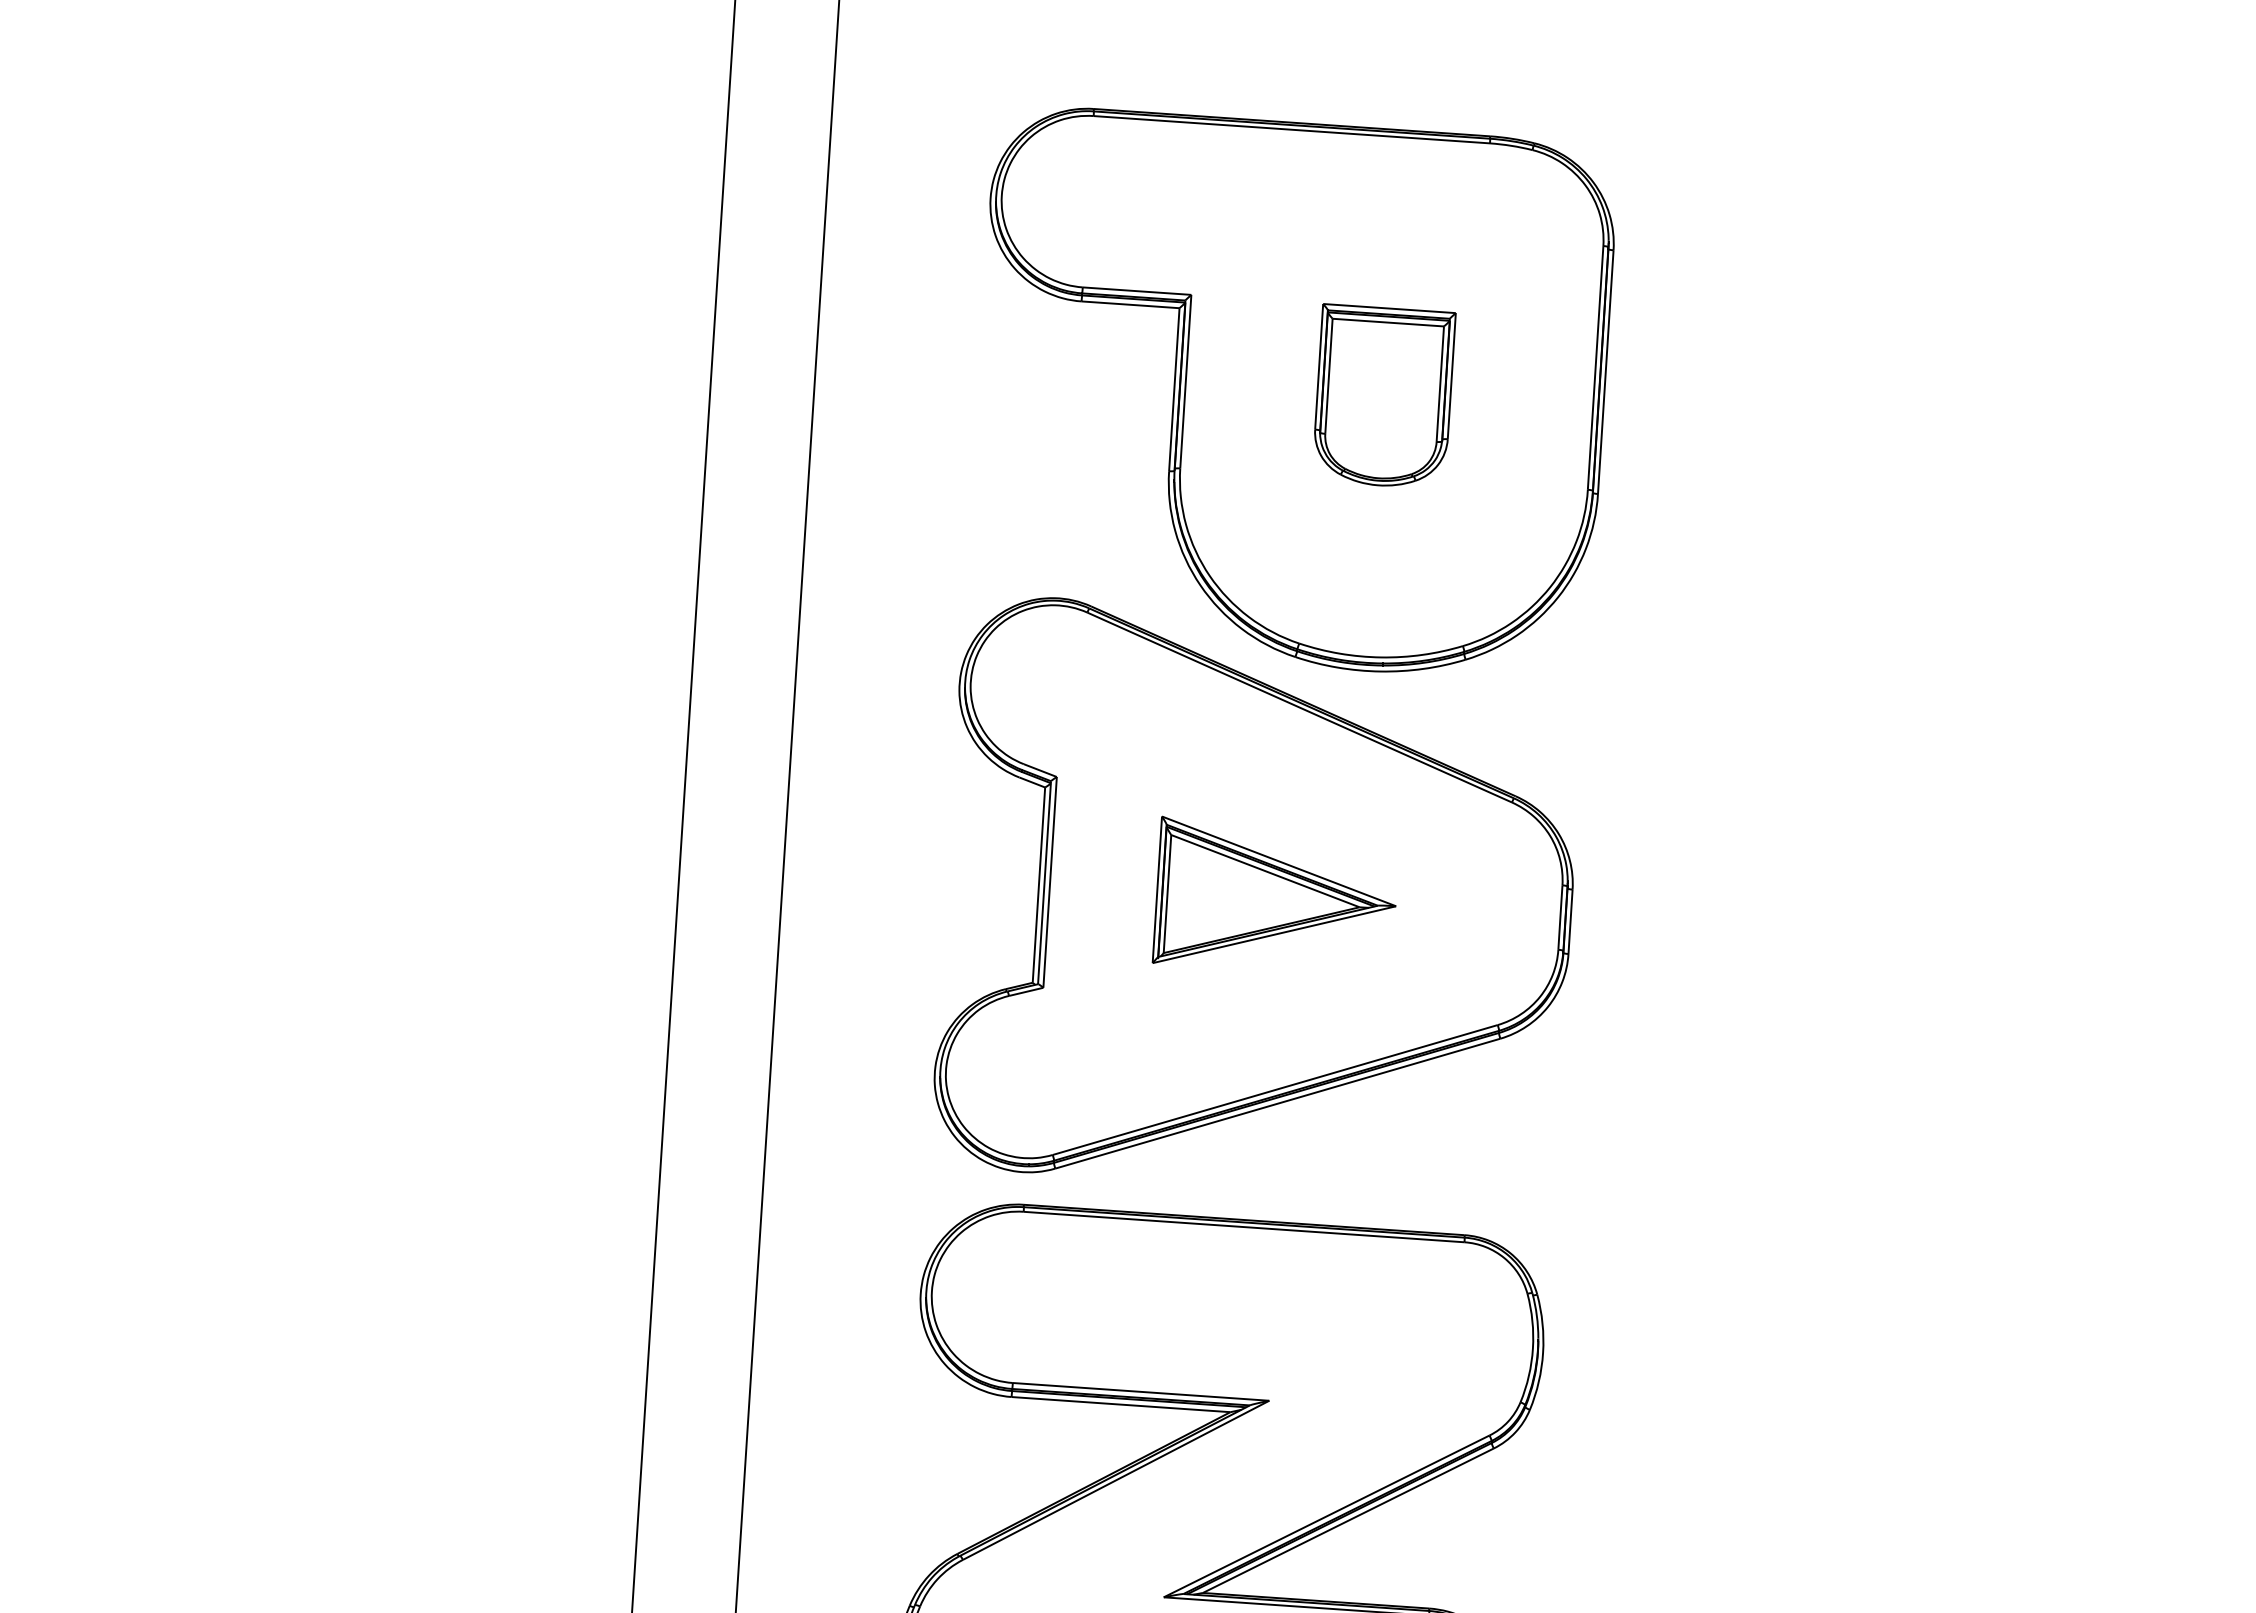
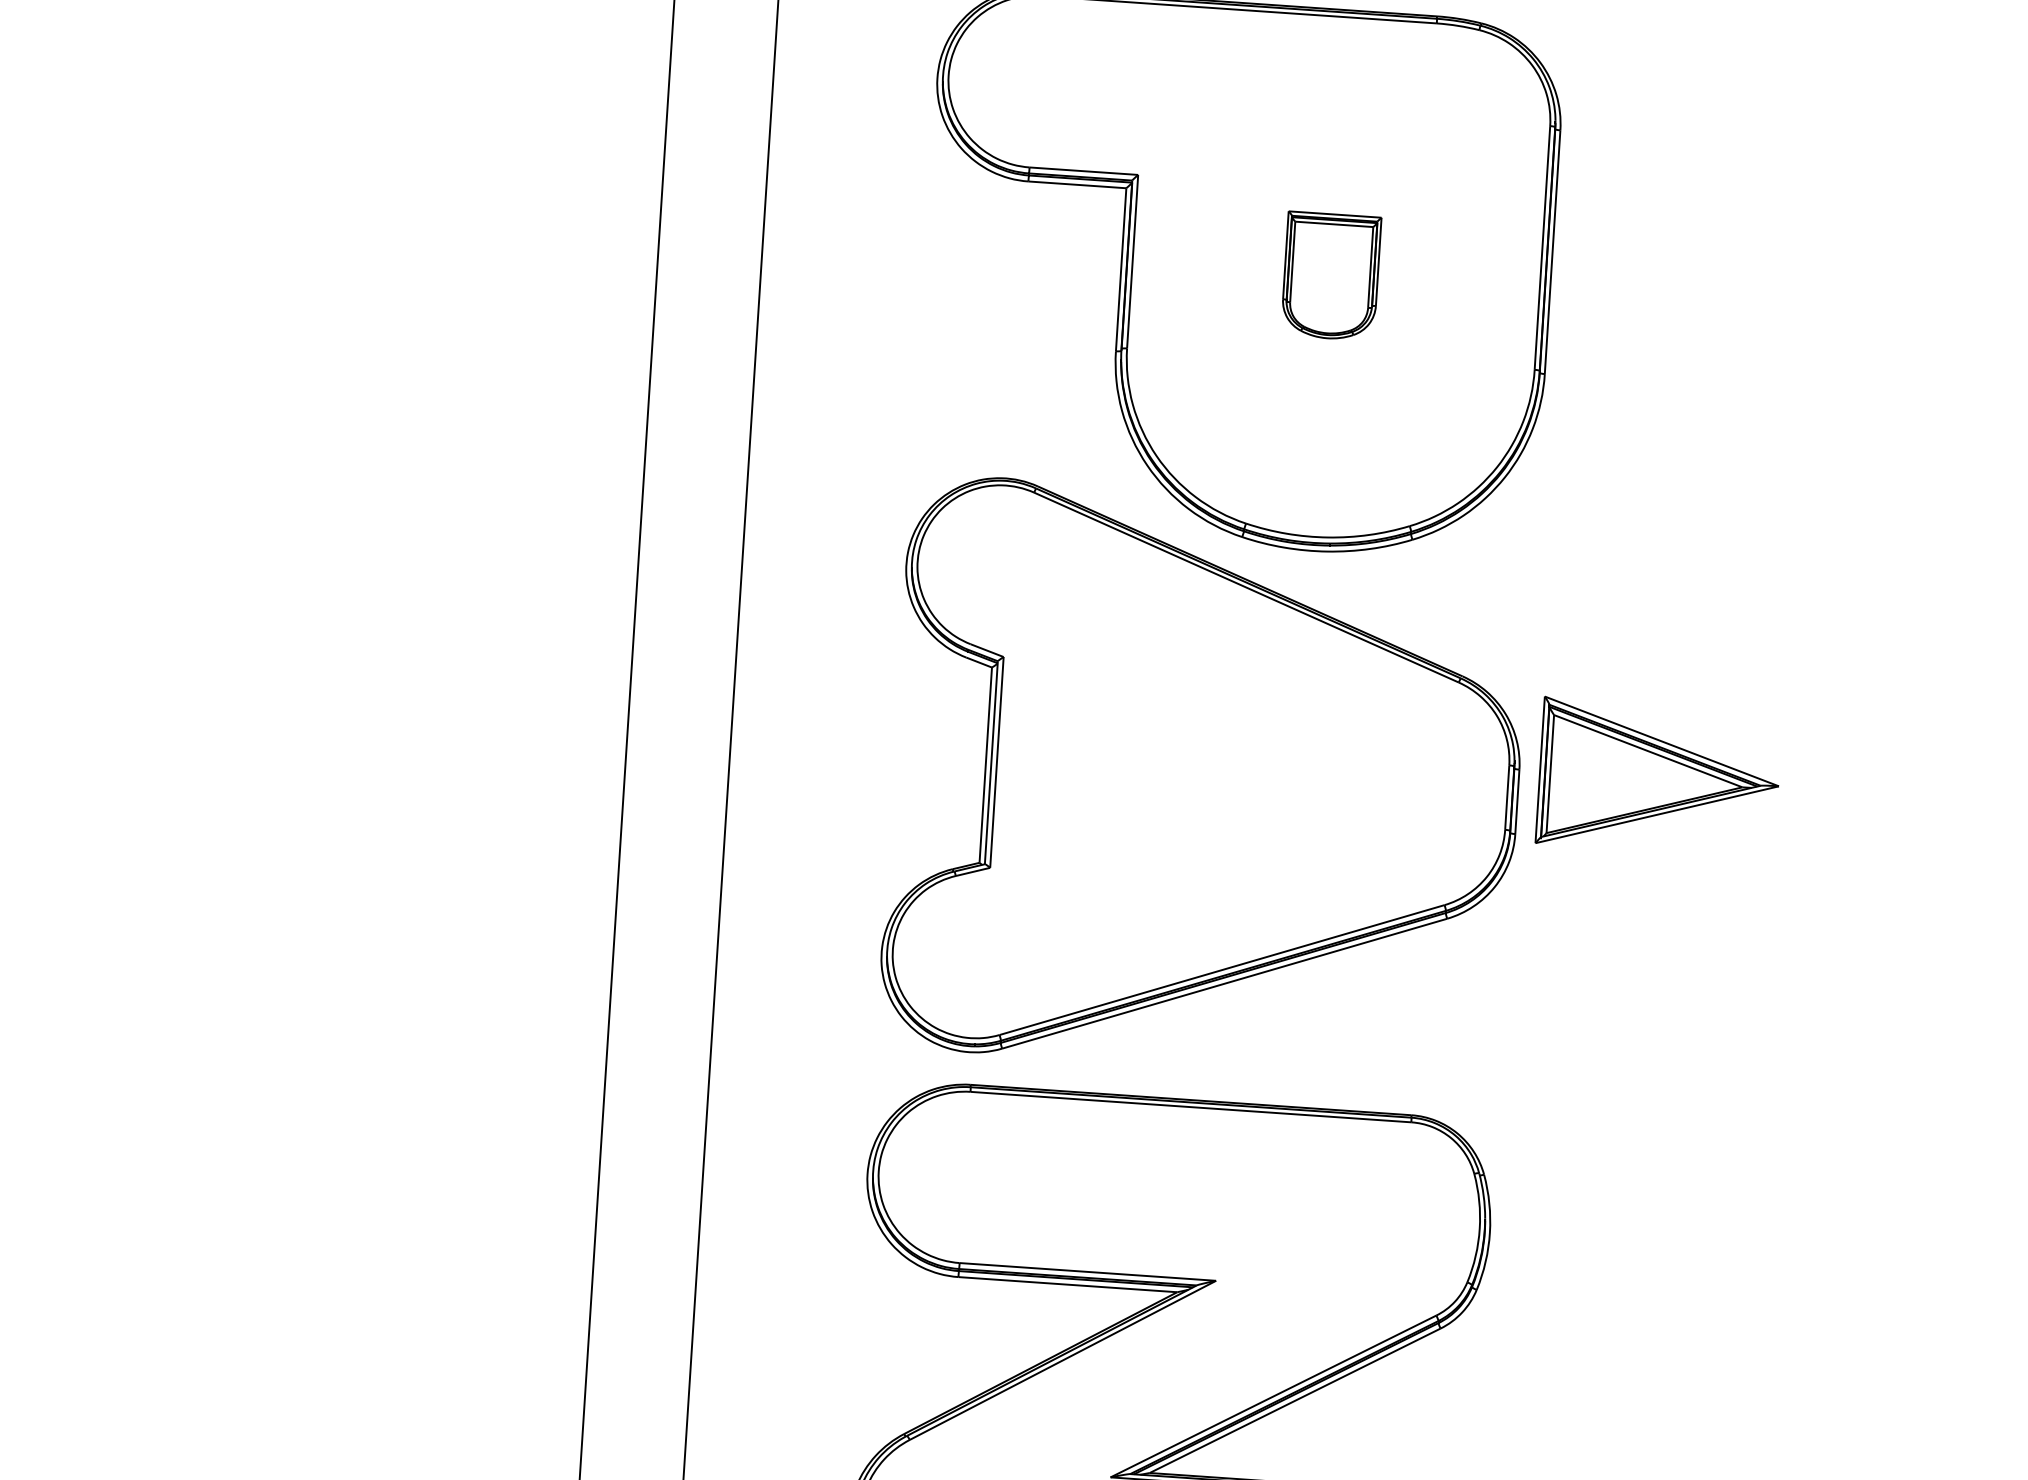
part: (1385, 394) -> (1332, 274), size x0.7
part: (1273, 889) -> (1656, 769), moved

